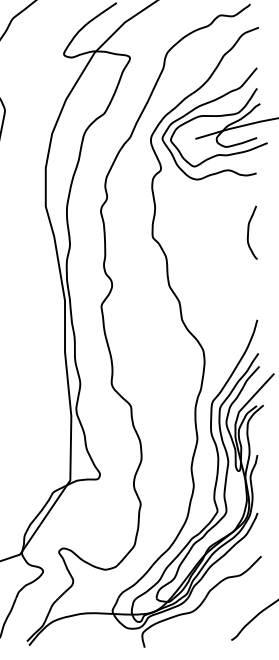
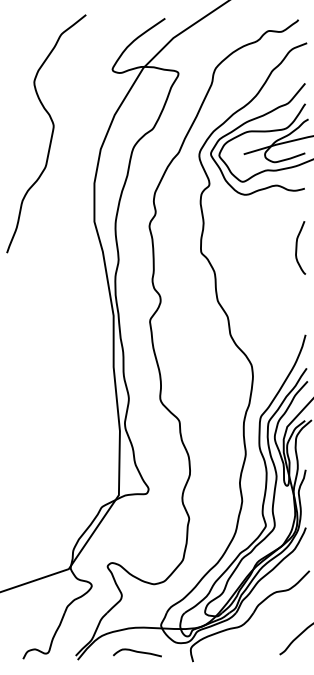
curve: (88, 638) -> (137, 652), added

